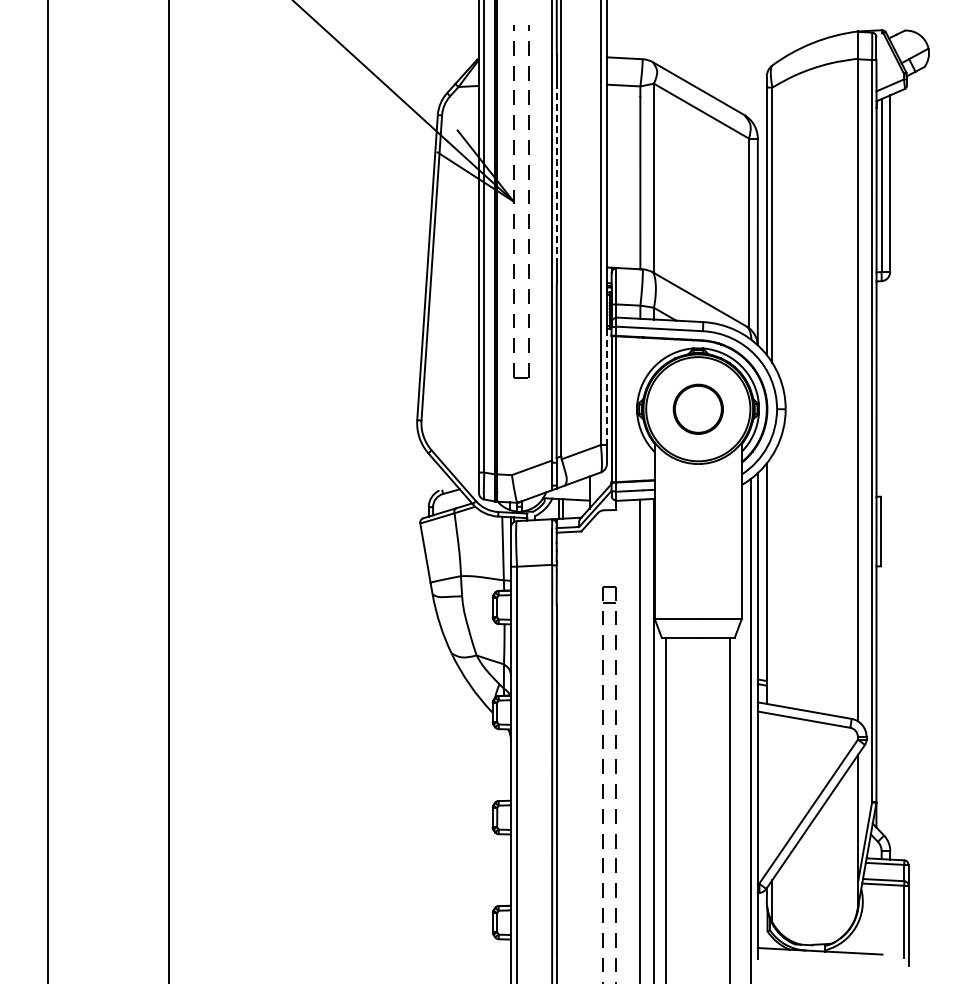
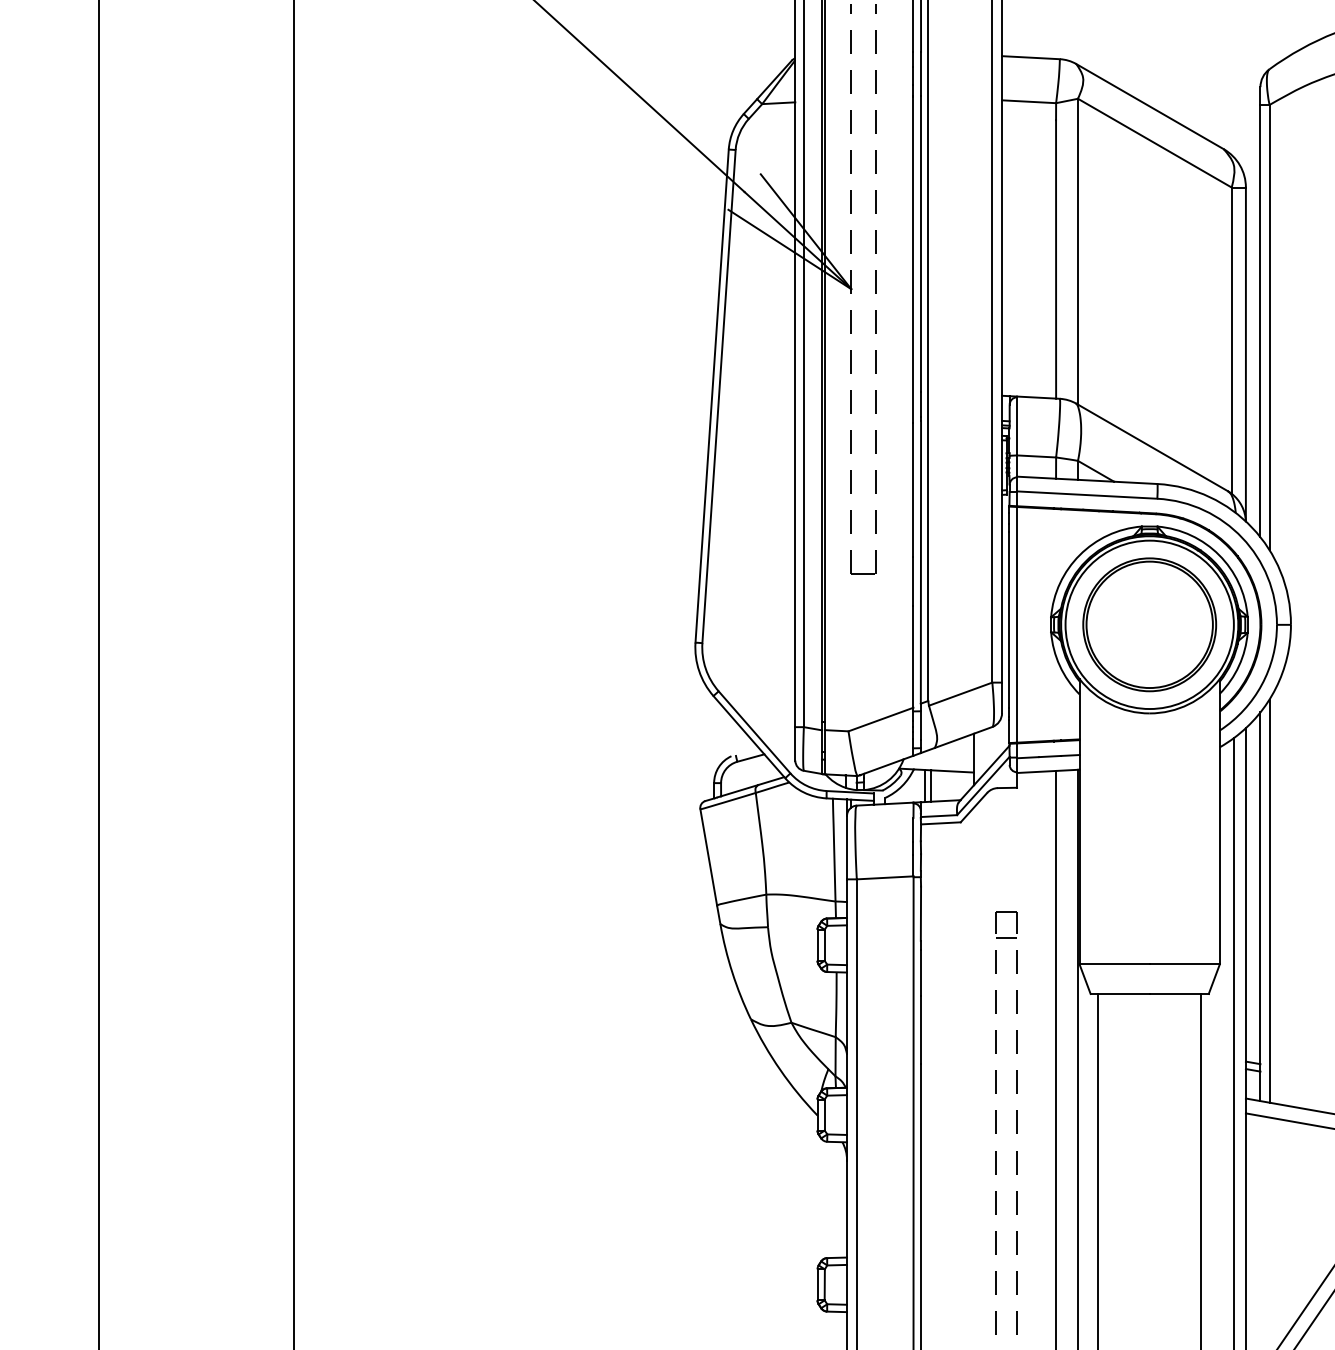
line: (556, 173) -> (920, 243), dashed -> solid
line: (606, 387) -> (1001, 589), dashed -> solid
part: (698, 409) -> (1150, 625), size x1.67
line: (772, 579) -> (1269, 900), added

